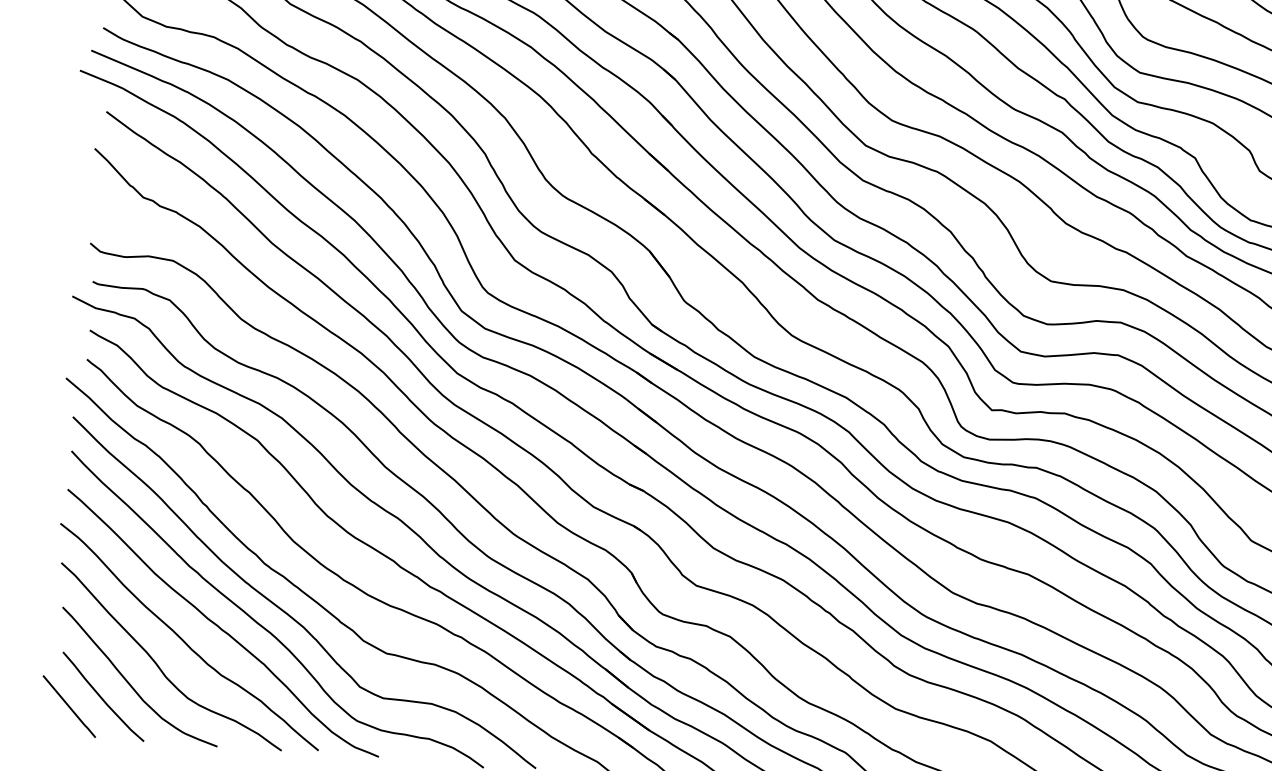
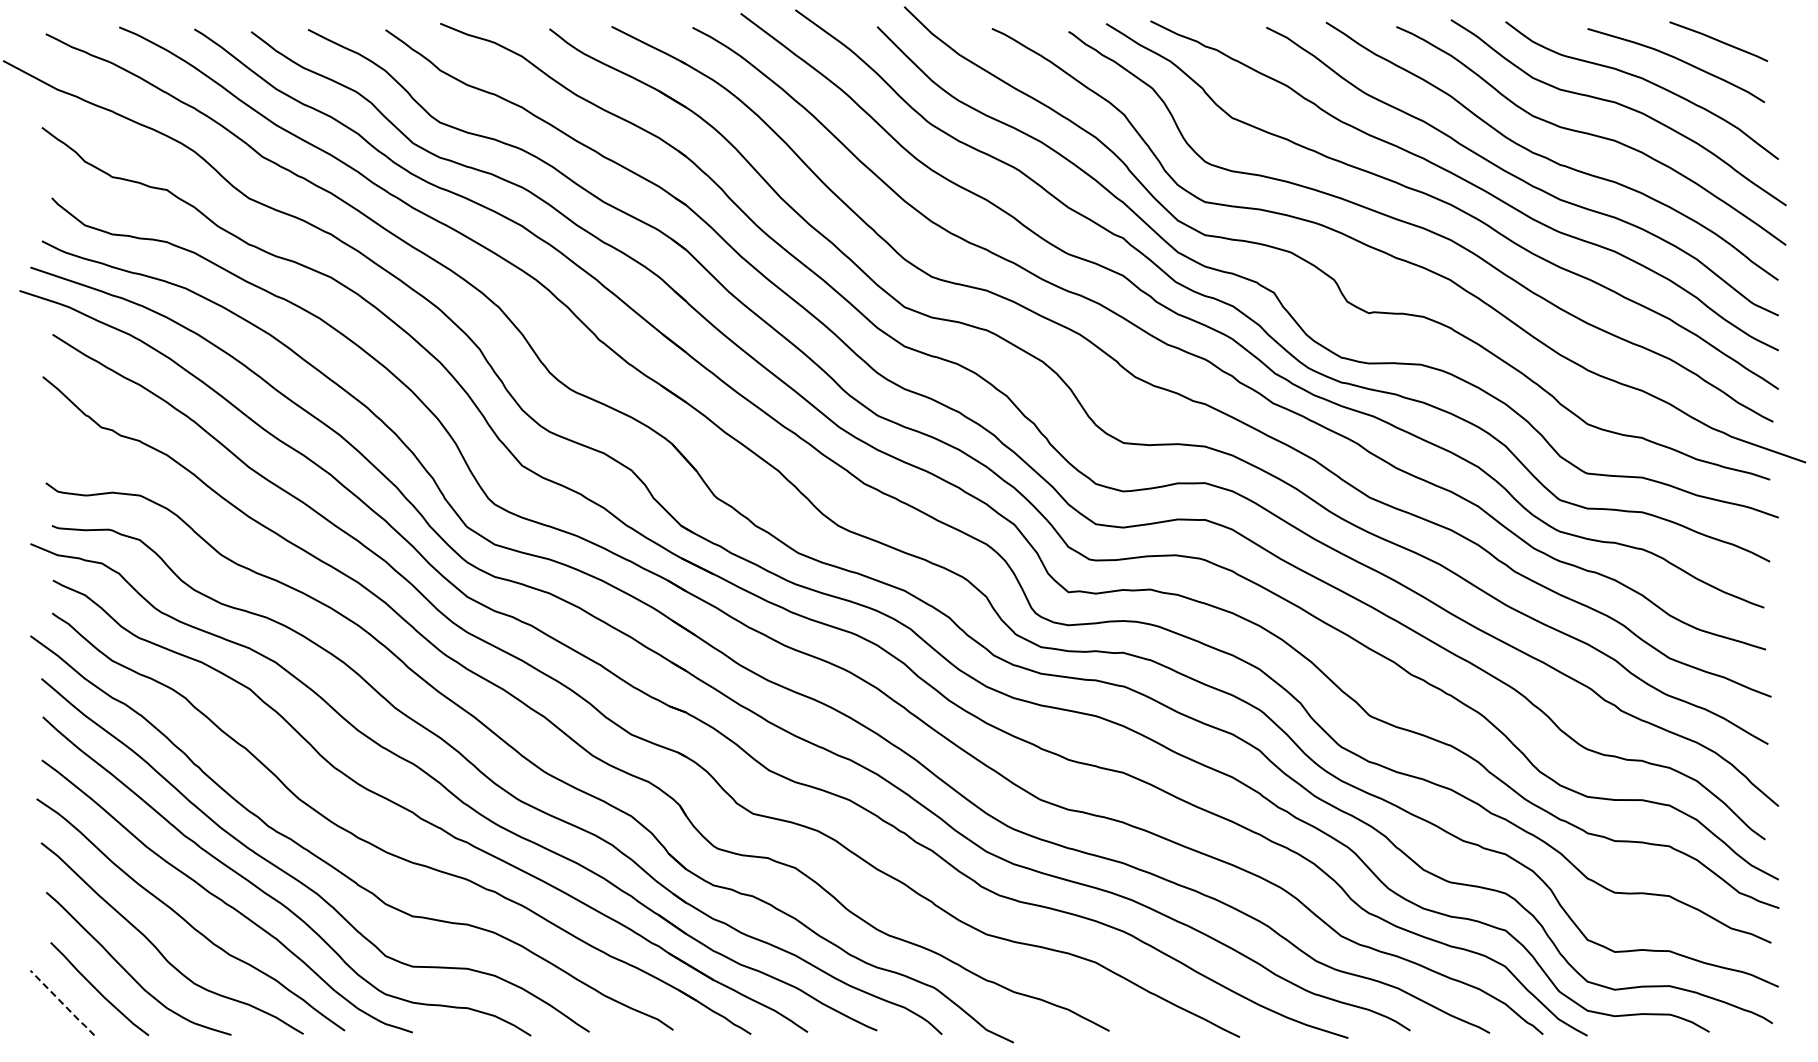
line: (70, 708) -> (63, 1004), solid -> dashed

